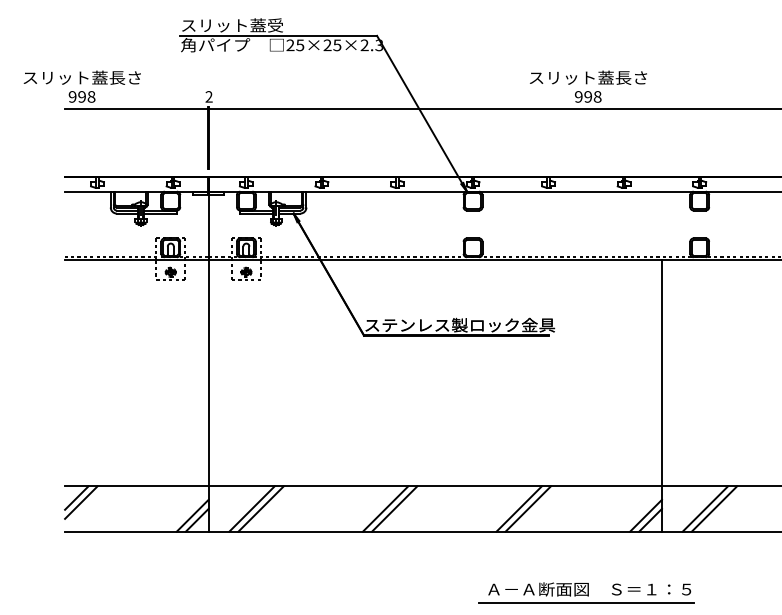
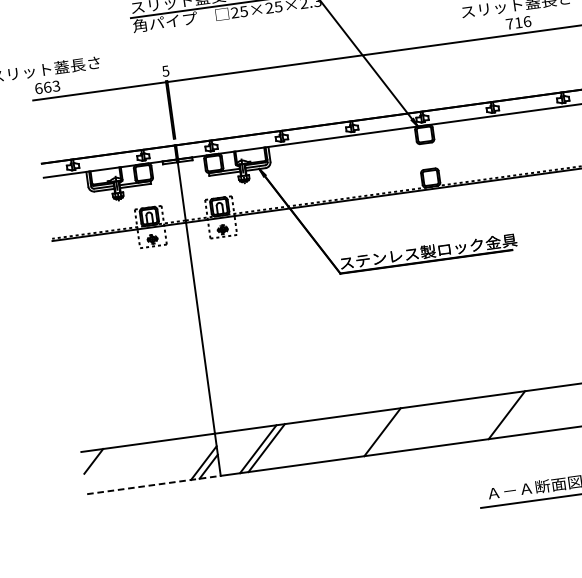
text: (81, 96) -> (46, 87), 998 -> 663
text: (208, 96) -> (165, 70), 2 -> 5
text: (587, 96) -> (517, 22), 998 -> 716
line: (81, 502) -> (98, 464), removed
line: (394, 508) -> (390, 430), removed
line: (527, 508) -> (514, 413), removed
line: (136, 531) -> (153, 484), solid -> dashed

